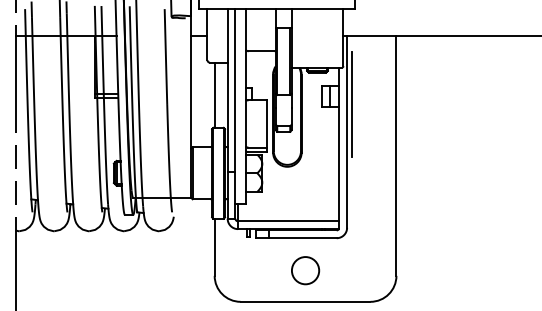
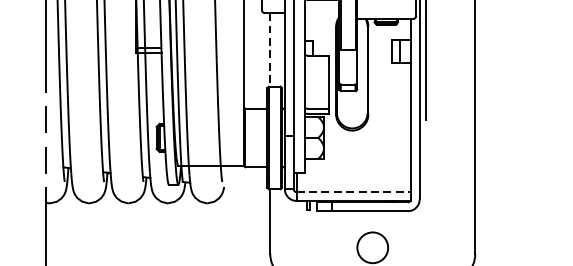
line: (214, 95) -> (270, 50), solid -> dashed
line: (288, 221) -> (353, 192), solid -> dashed

